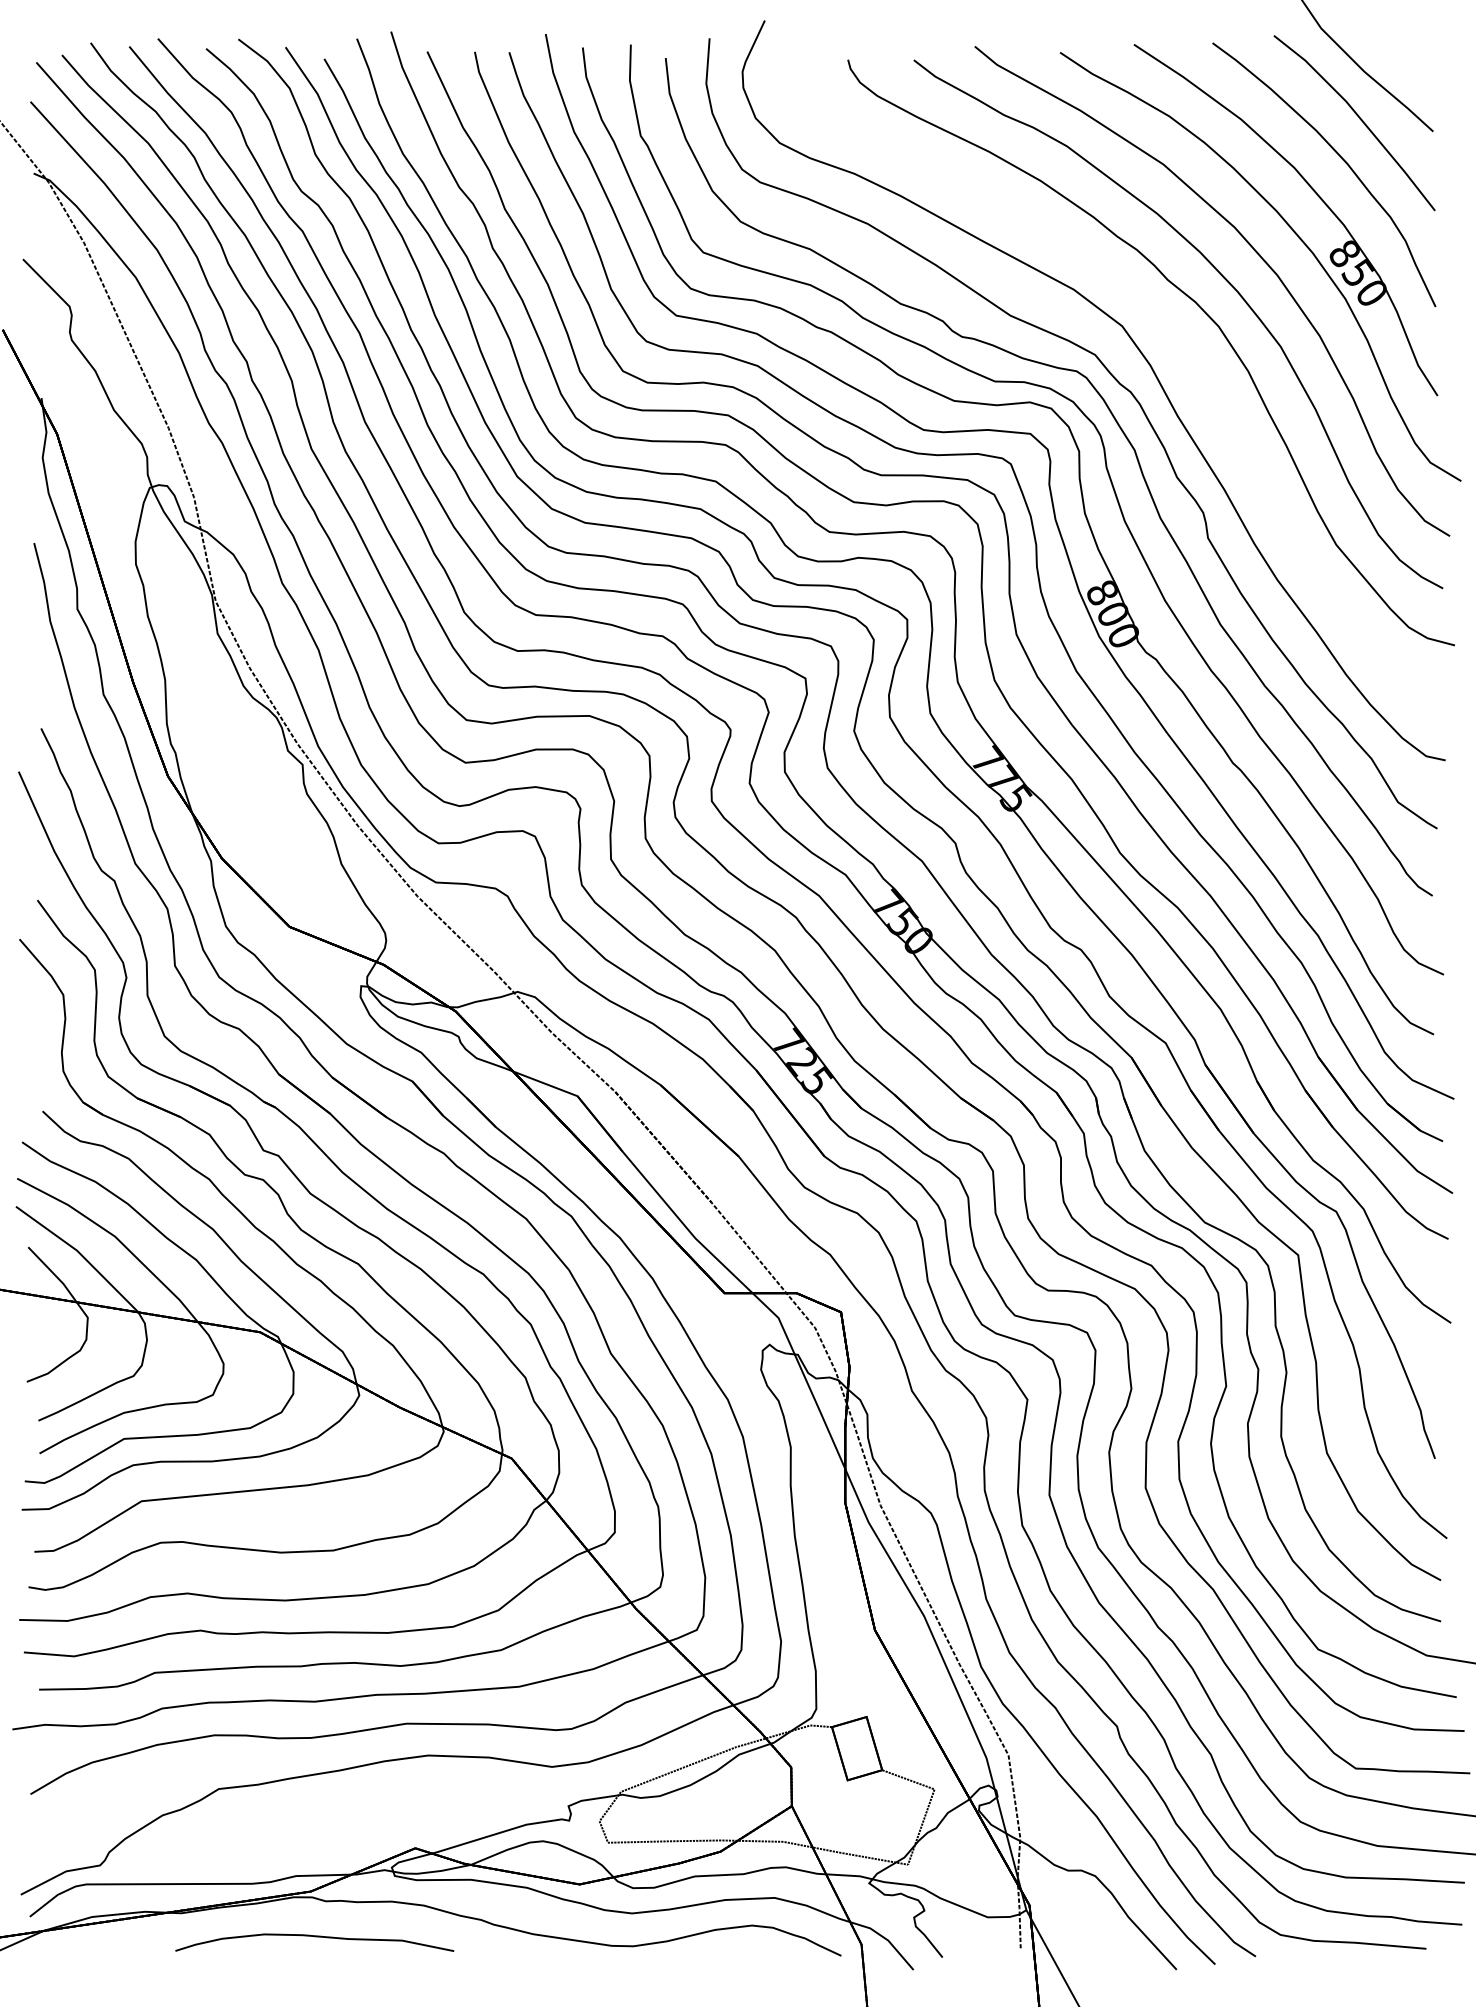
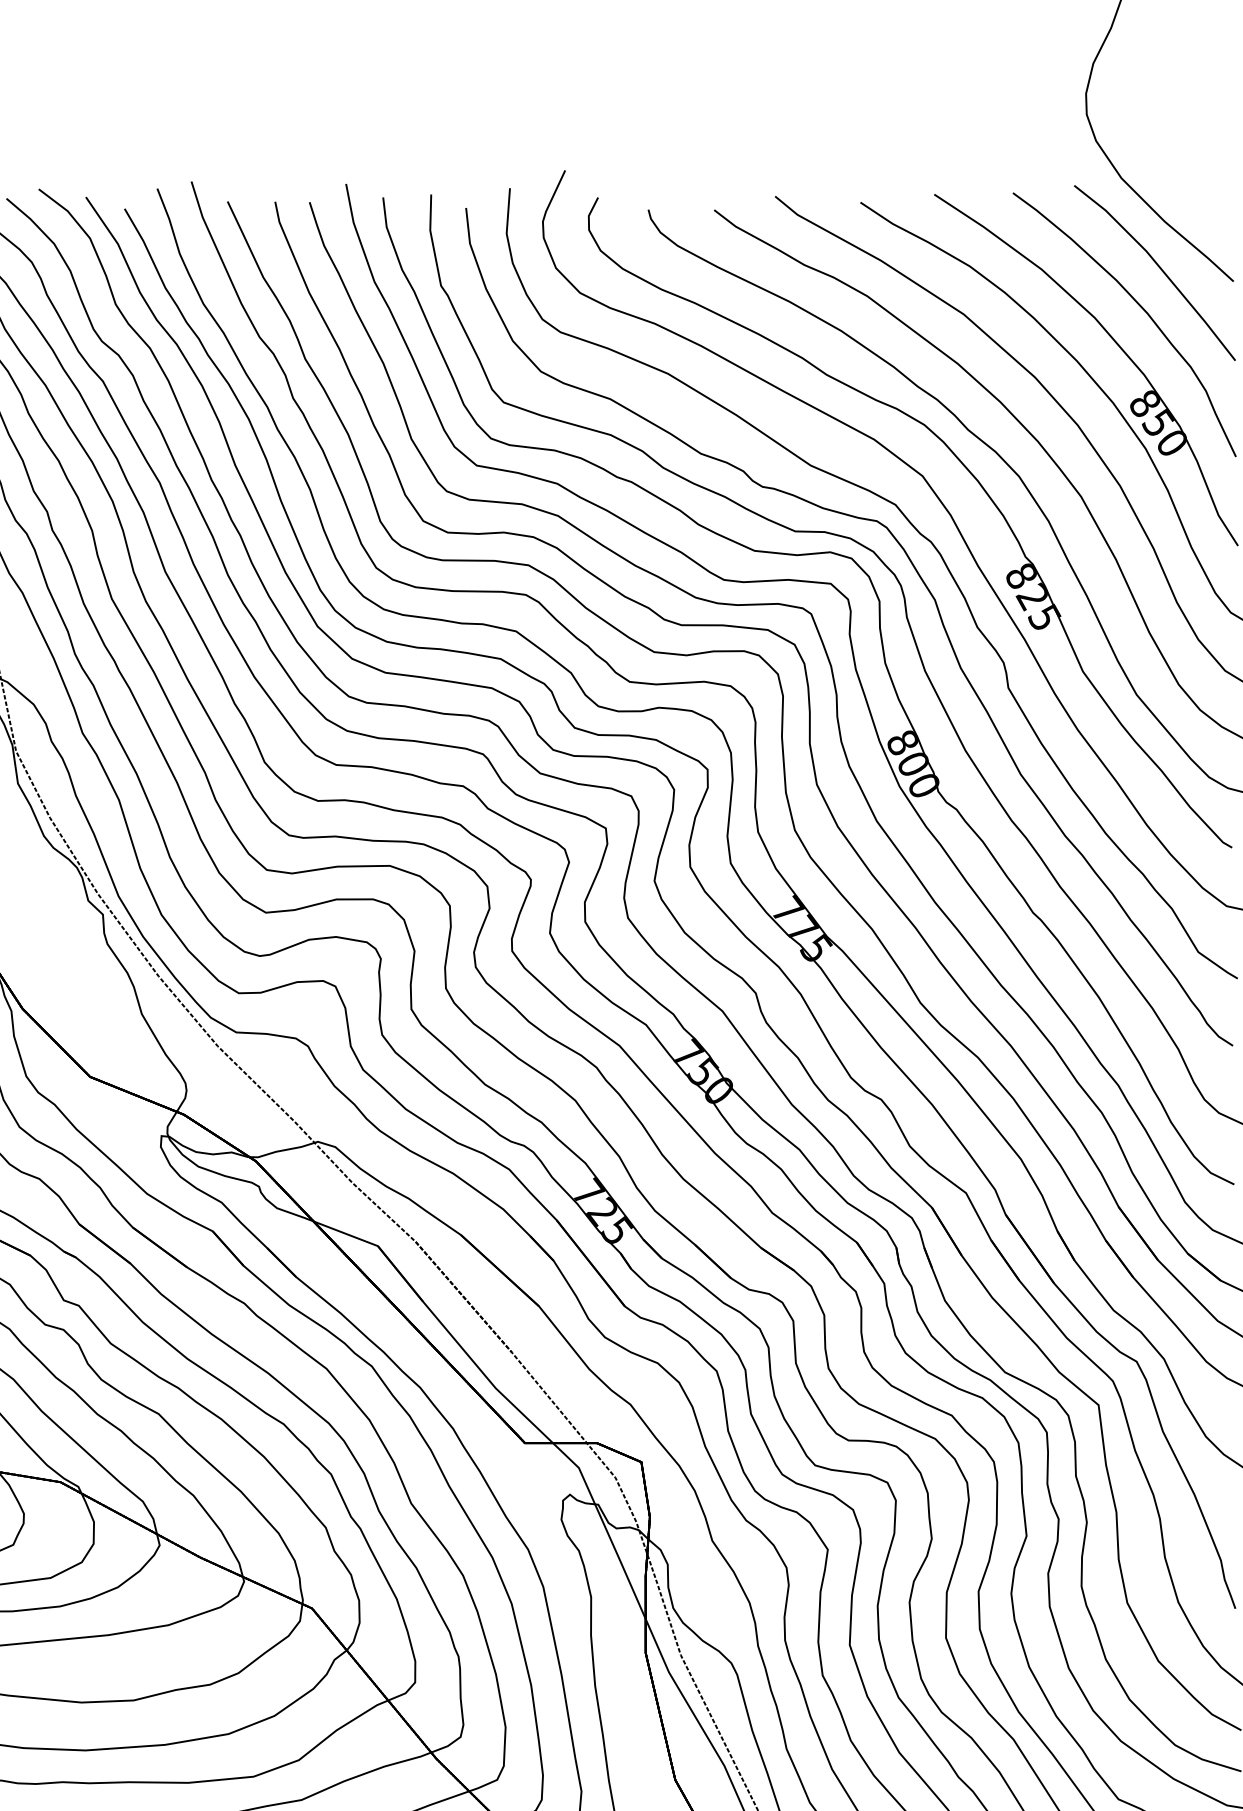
part: (1166, 320) -> (966, 470), added

